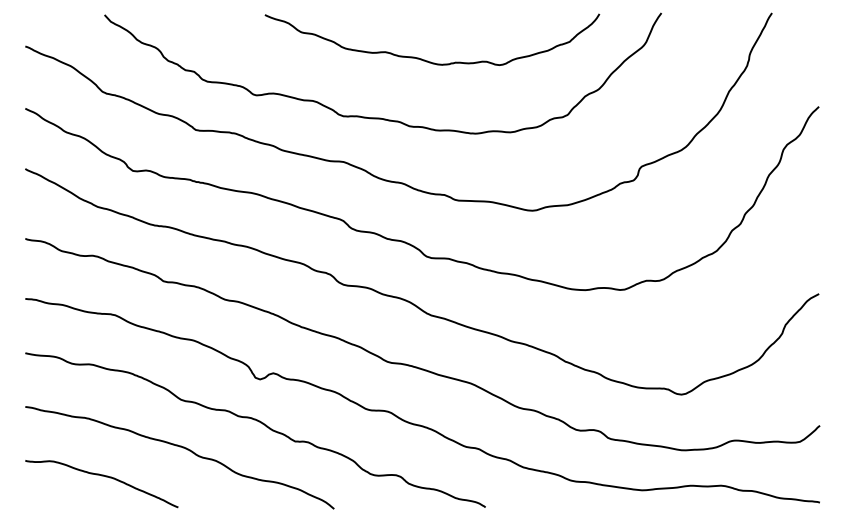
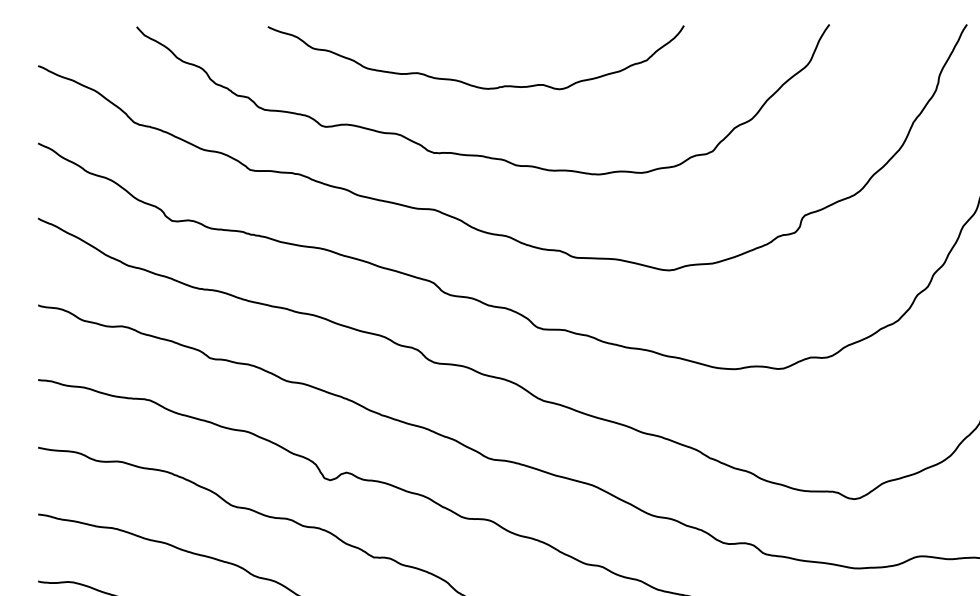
curve: (424, 59) -> (466, 82), moved

